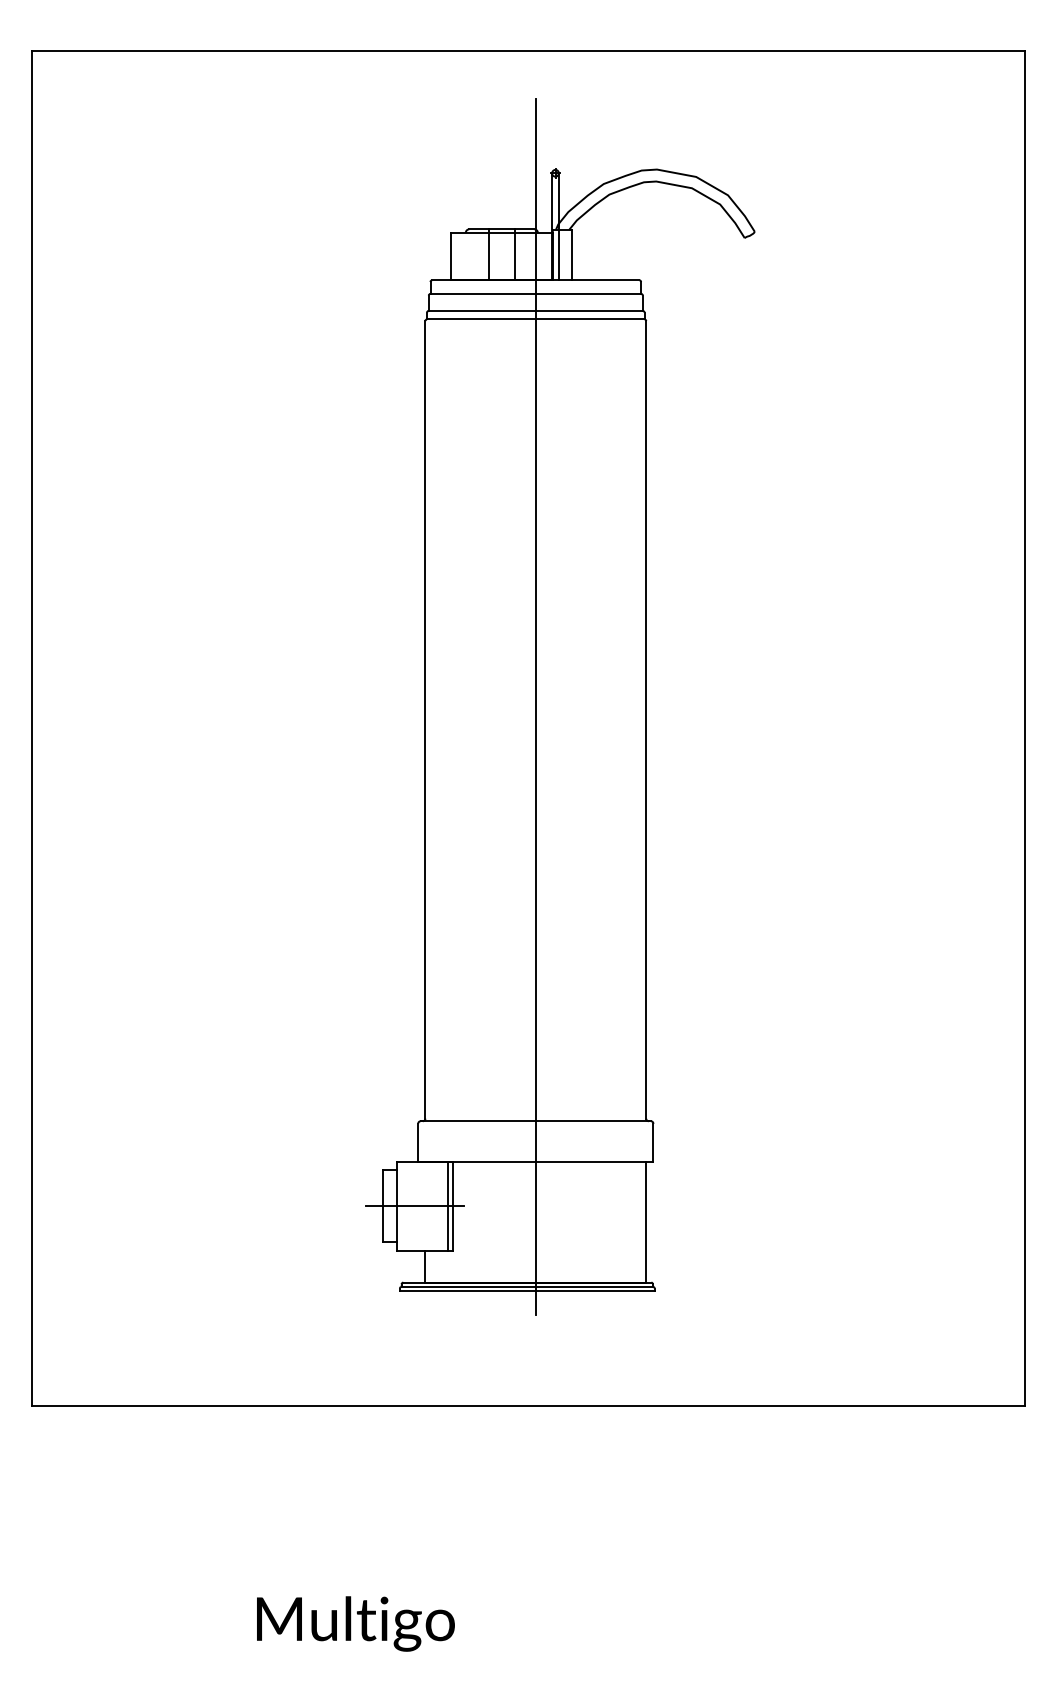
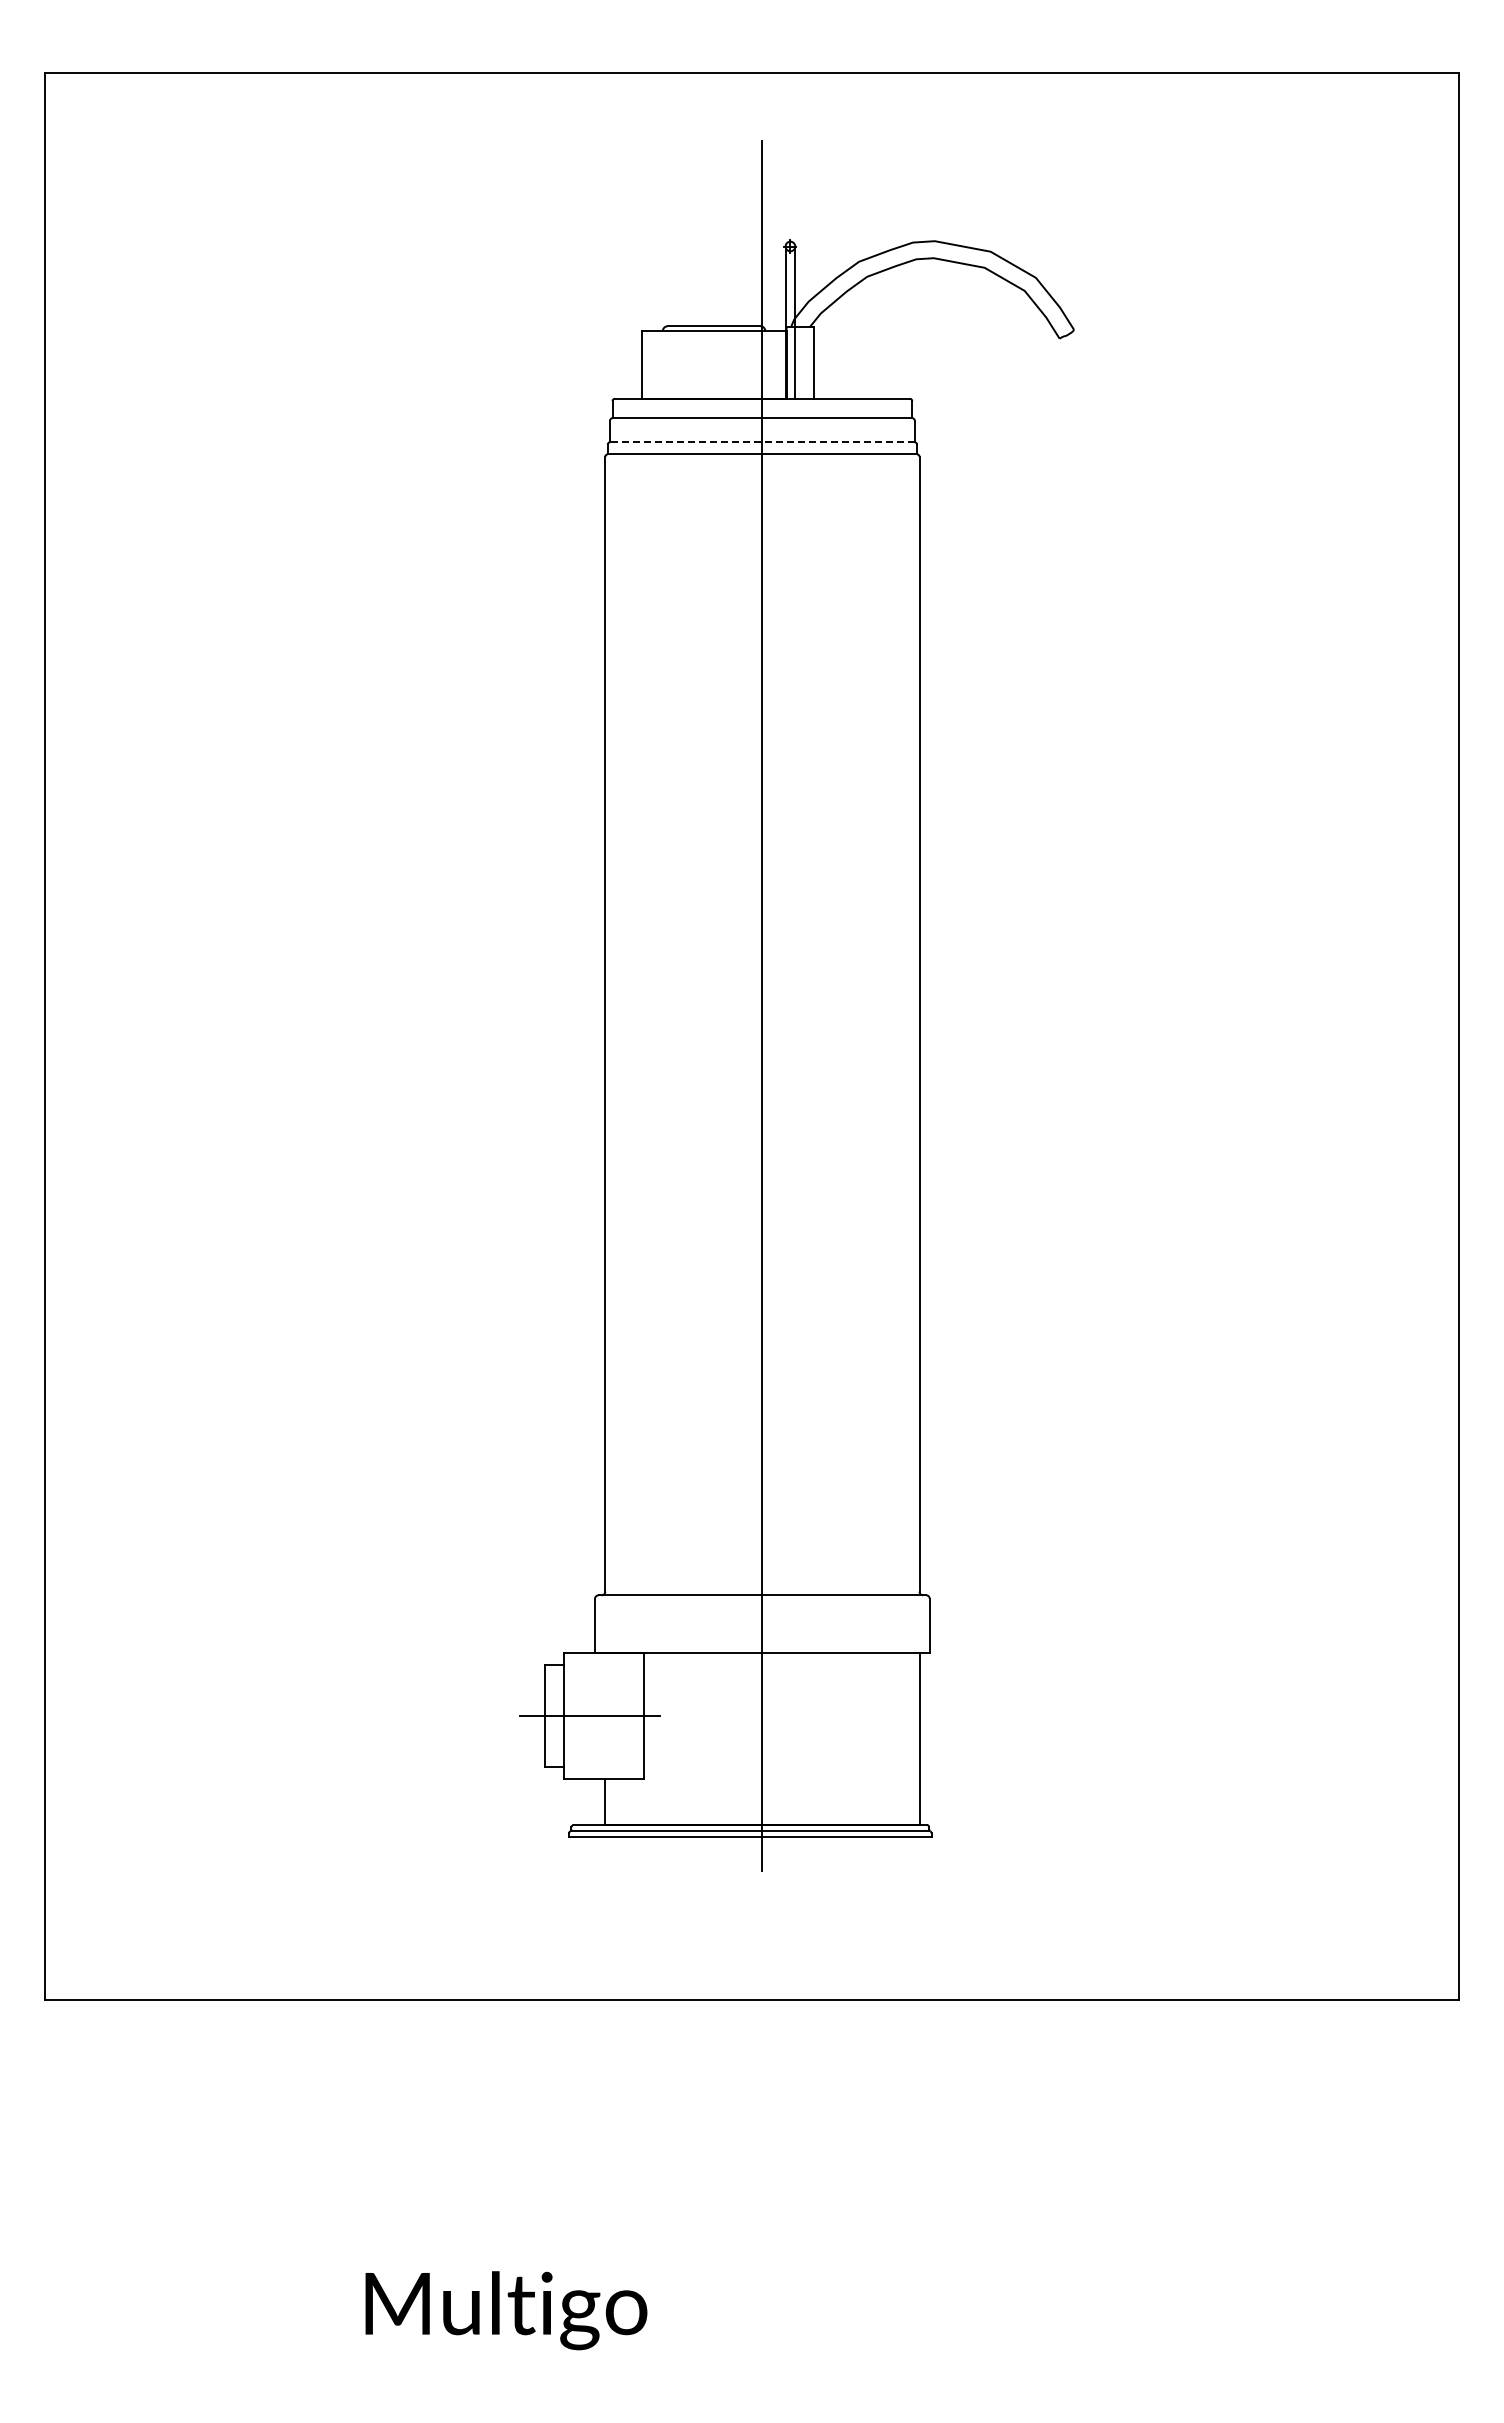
line: (488, 254) -> (695, 362), removed
line: (514, 254) -> (732, 362), removed
line: (535, 311) -> (761, 442), solid -> dashed
line: (448, 1205) -> (637, 1715), removed

